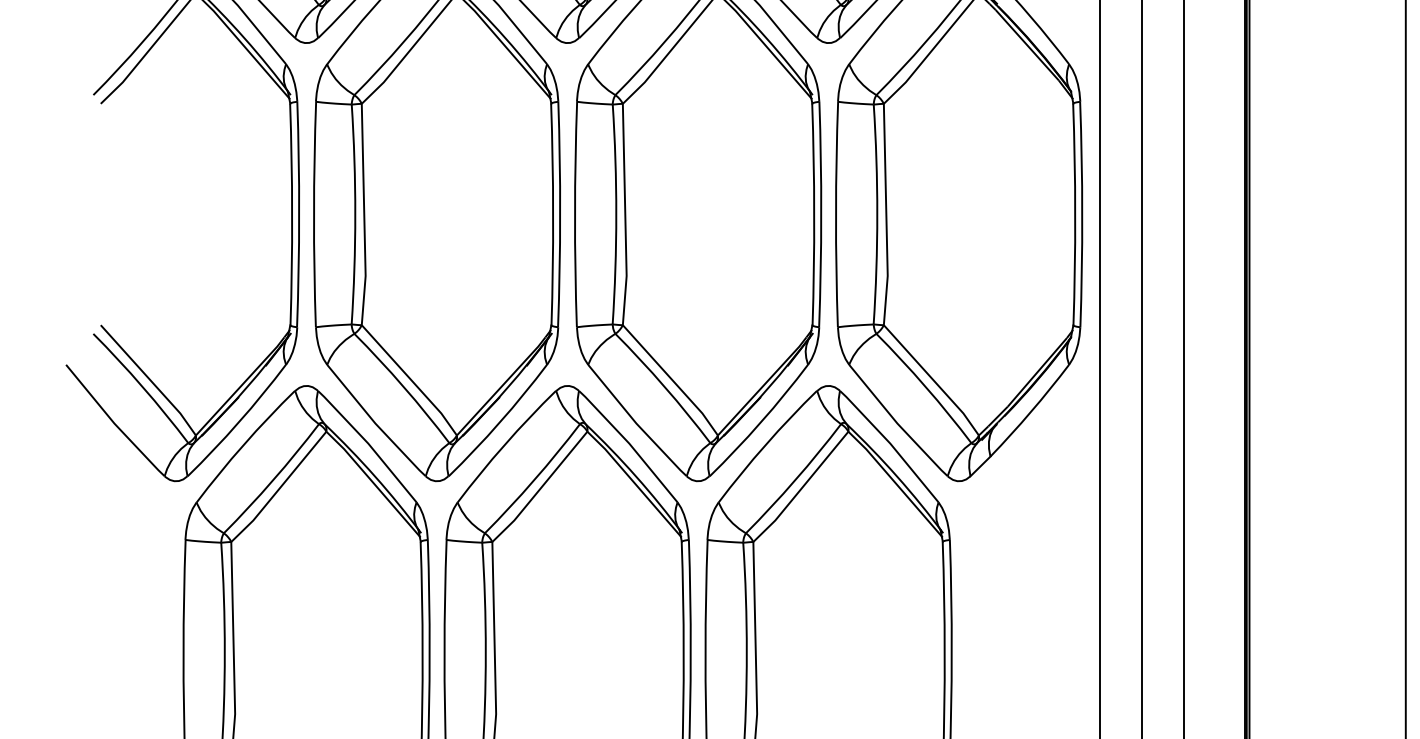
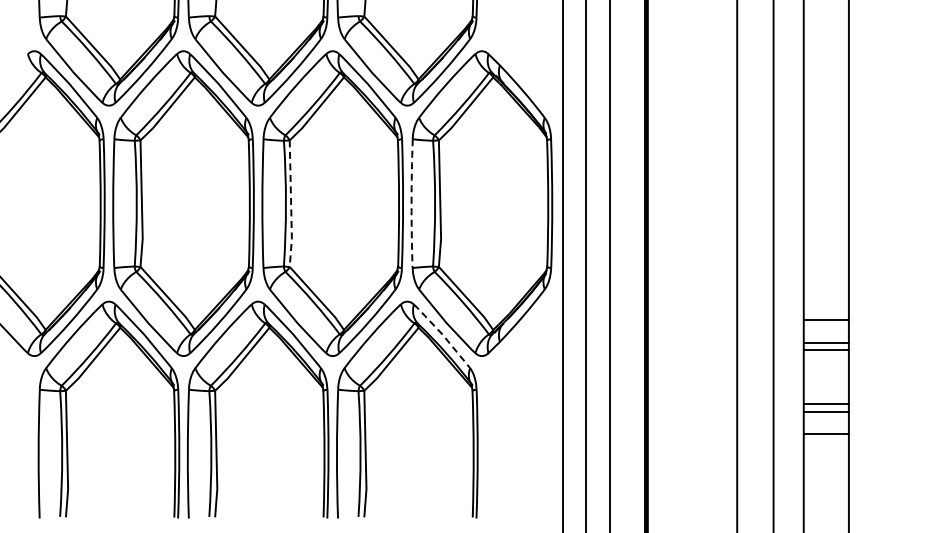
arc: (835, 214) -> (411, 203), solid -> dashed
line: (625, 217) -> (291, 205), solid -> dashed
line: (890, 443) -> (442, 334), solid -> dashed

